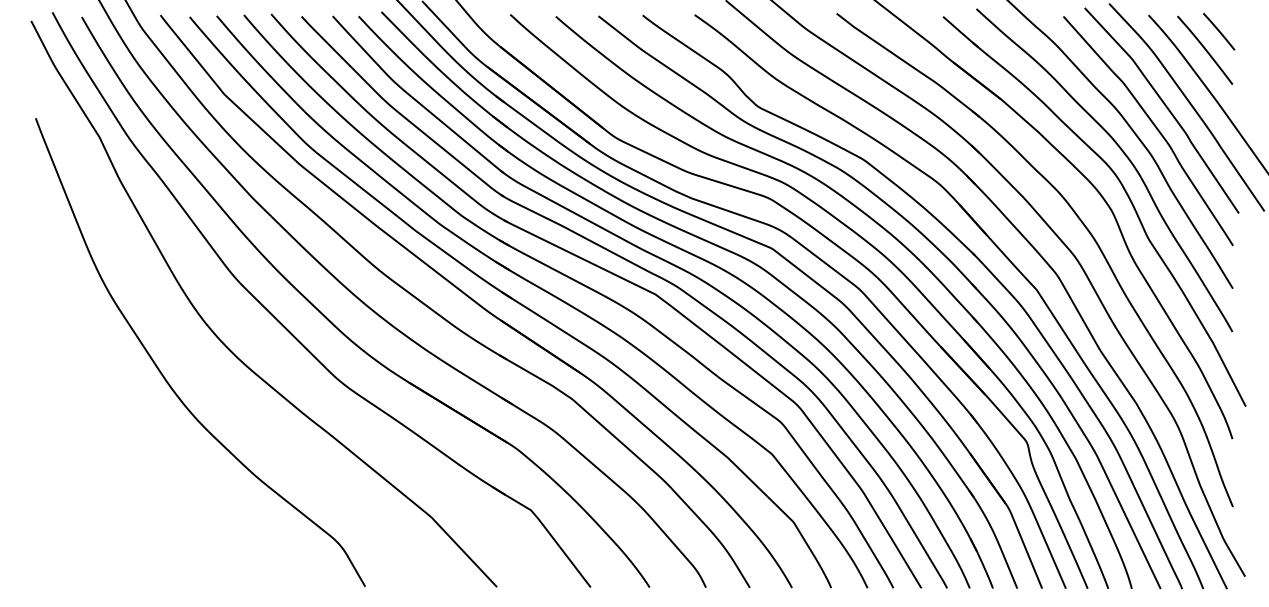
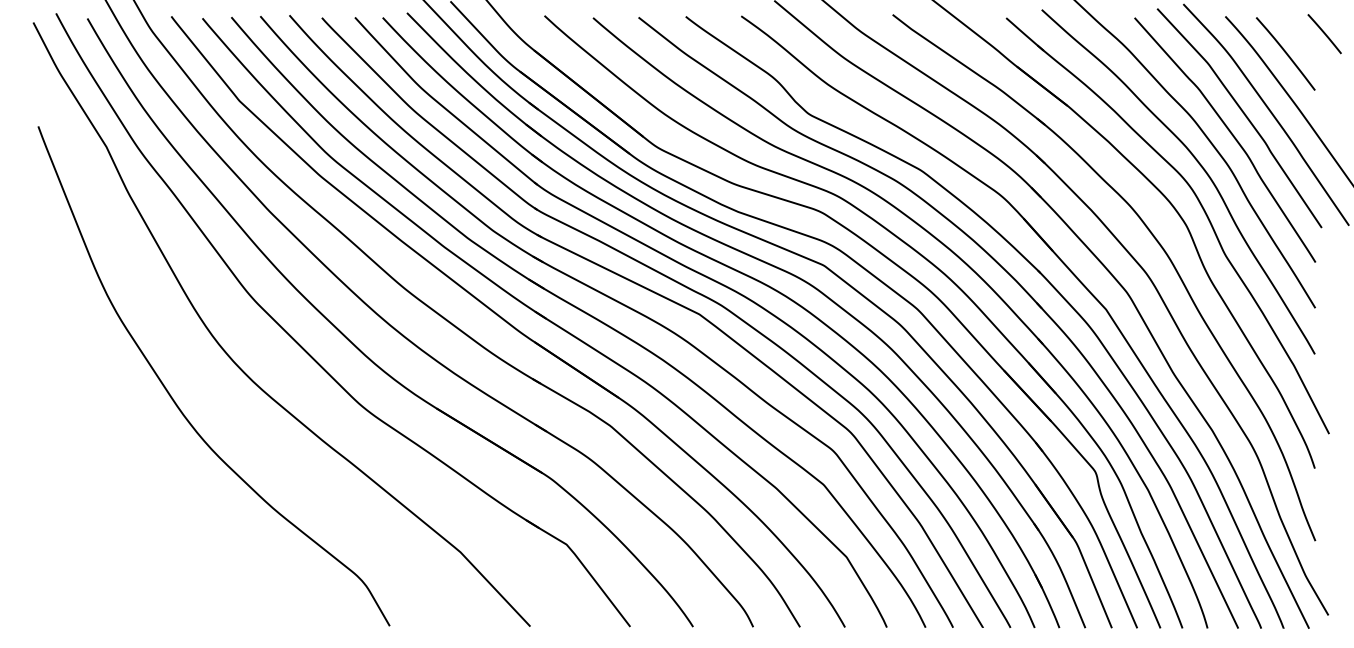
line: (1218, 32) -> (1324, 34), moved

